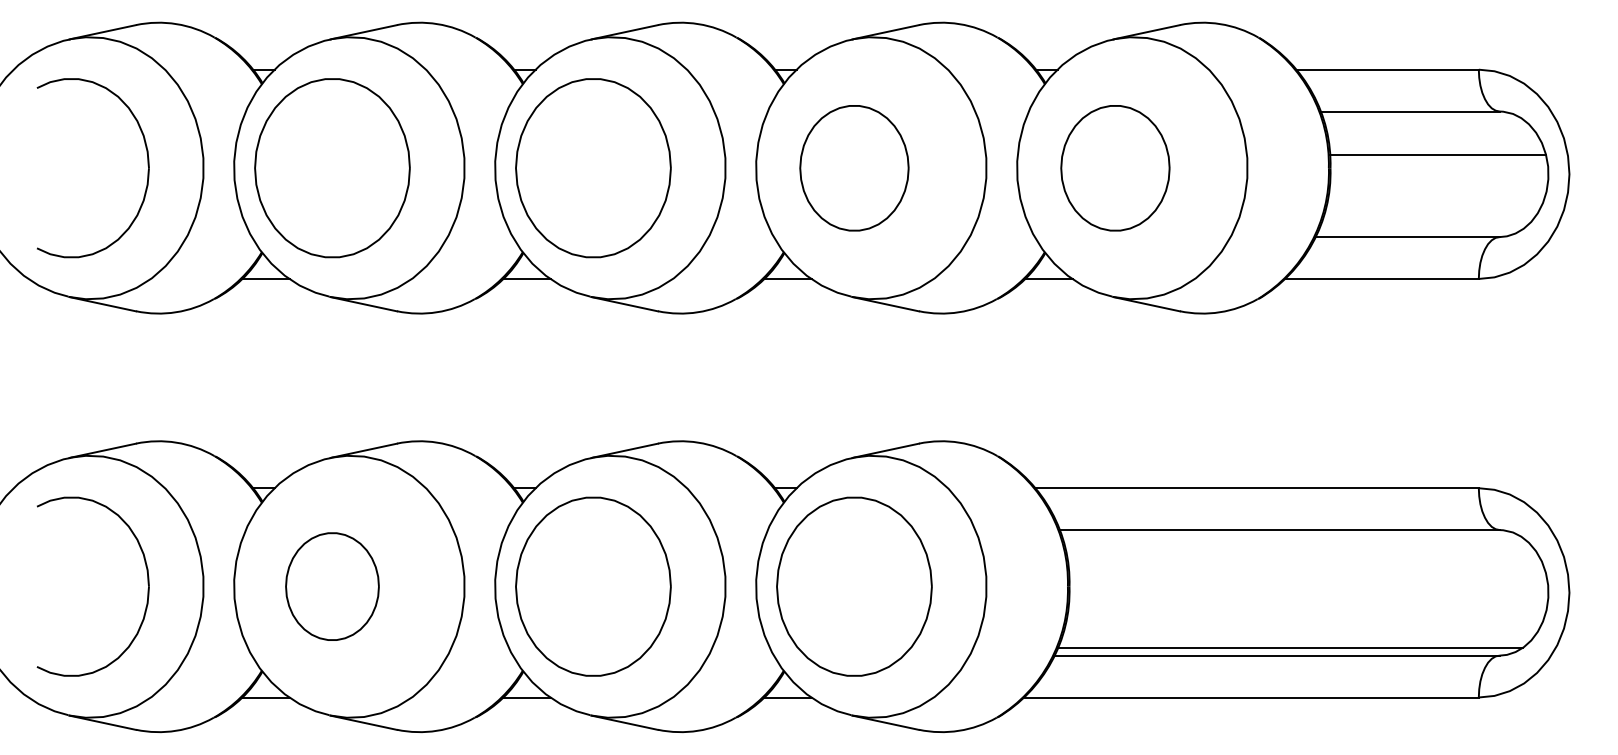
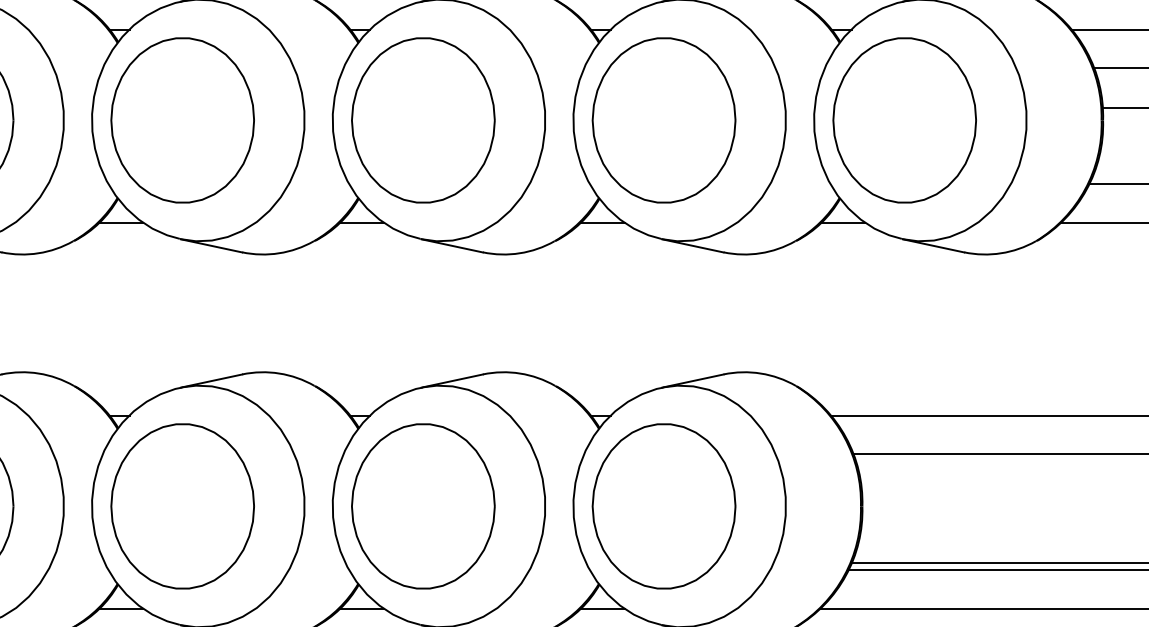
part: (854, 168) -> (664, 120), size x1.43
part: (1115, 168) -> (904, 120), size x1.43
part: (332, 586) -> (182, 506), size x1.67

